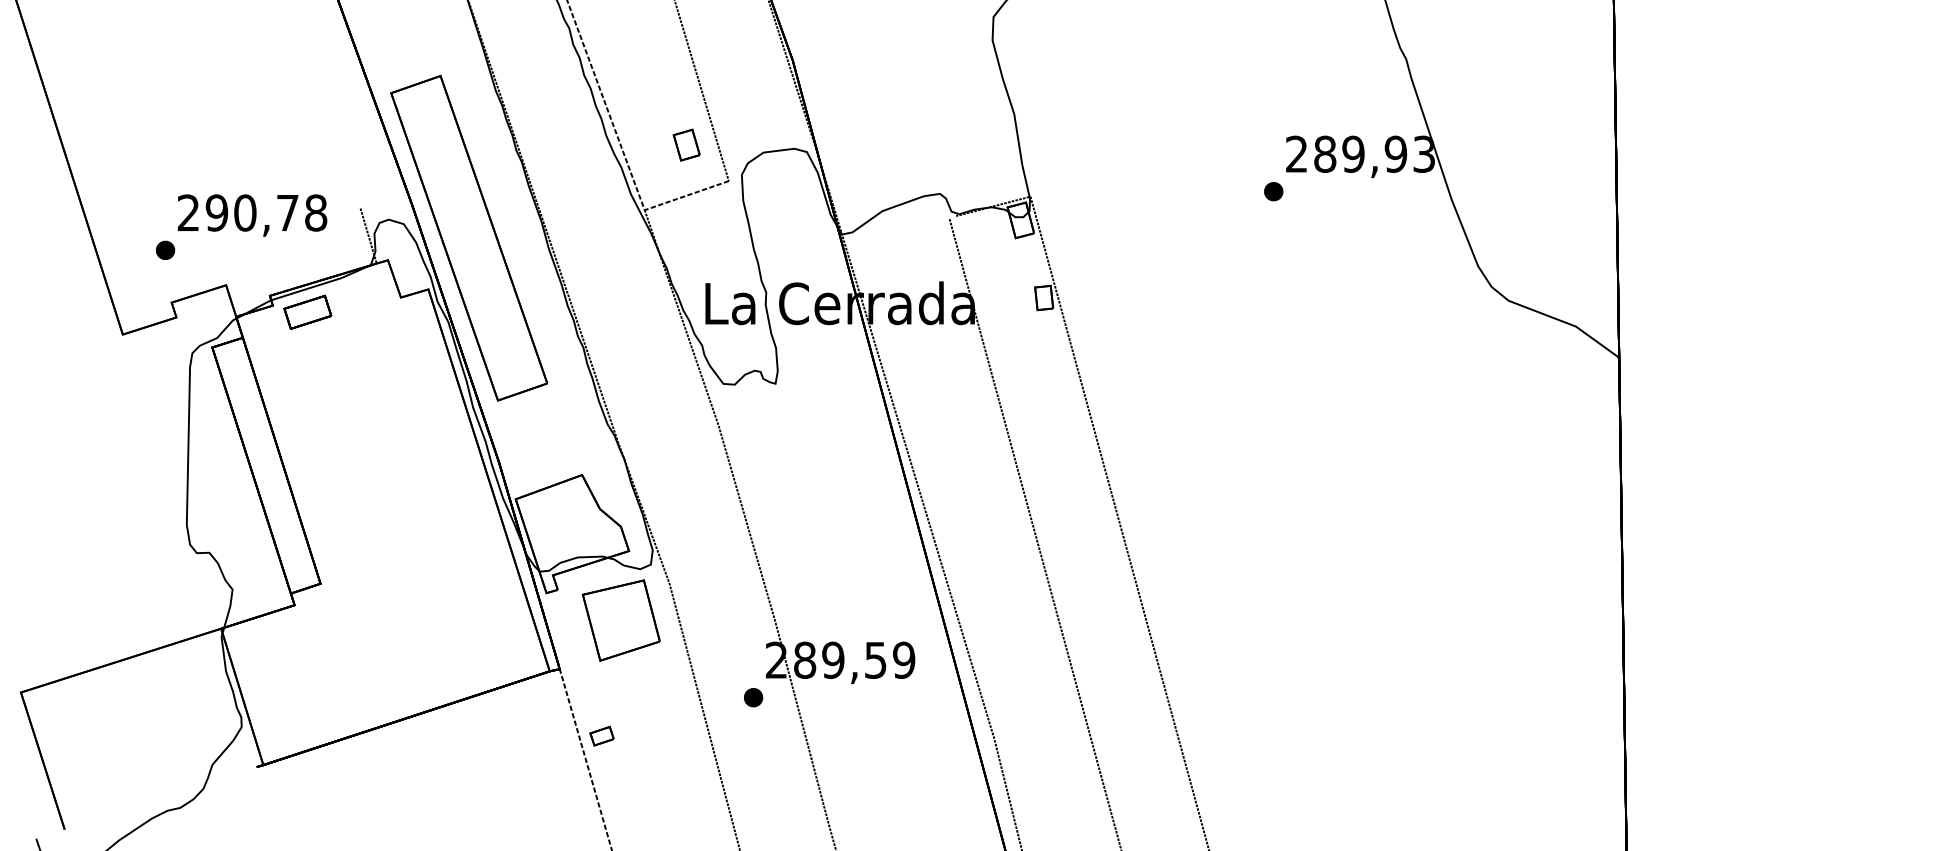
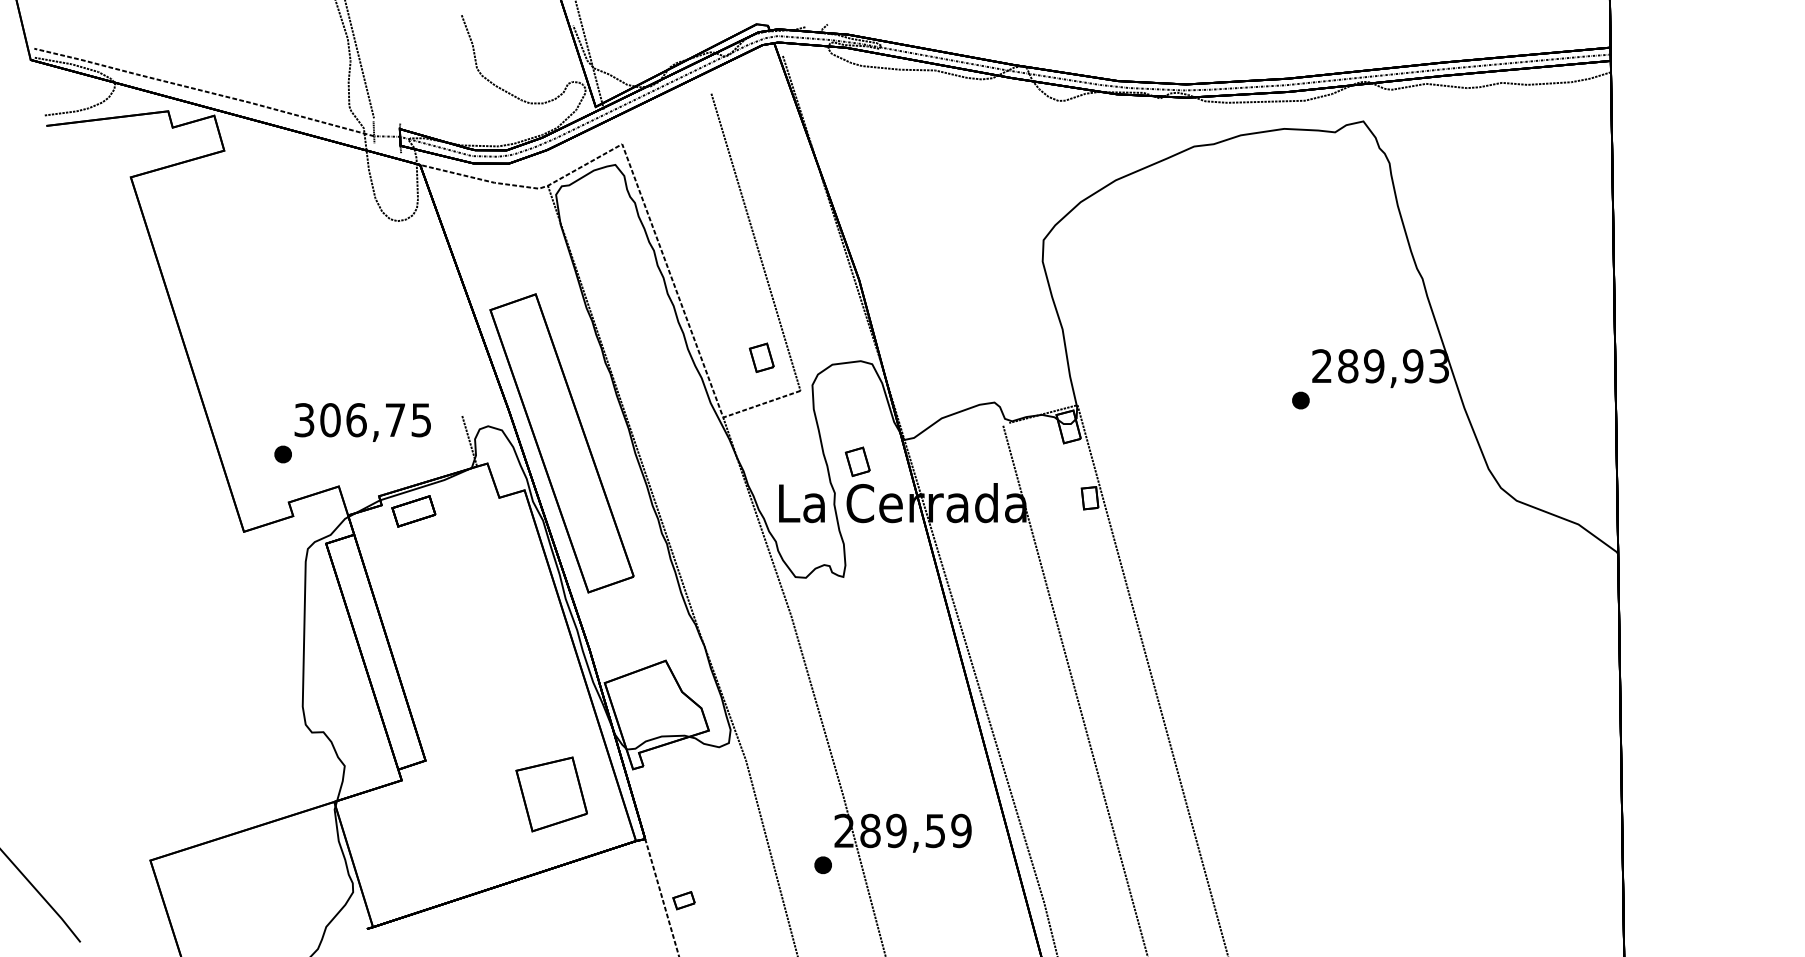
text: (251, 213) -> (362, 420), 290,78 -> 306,75
part: (790, 258) -> (857, 461), added
part: (621, 620) -> (551, 794), moved

